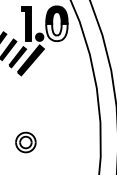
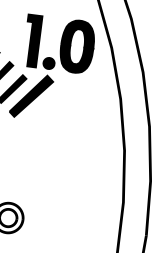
fill: (56, 32) -> (75, 59), added

